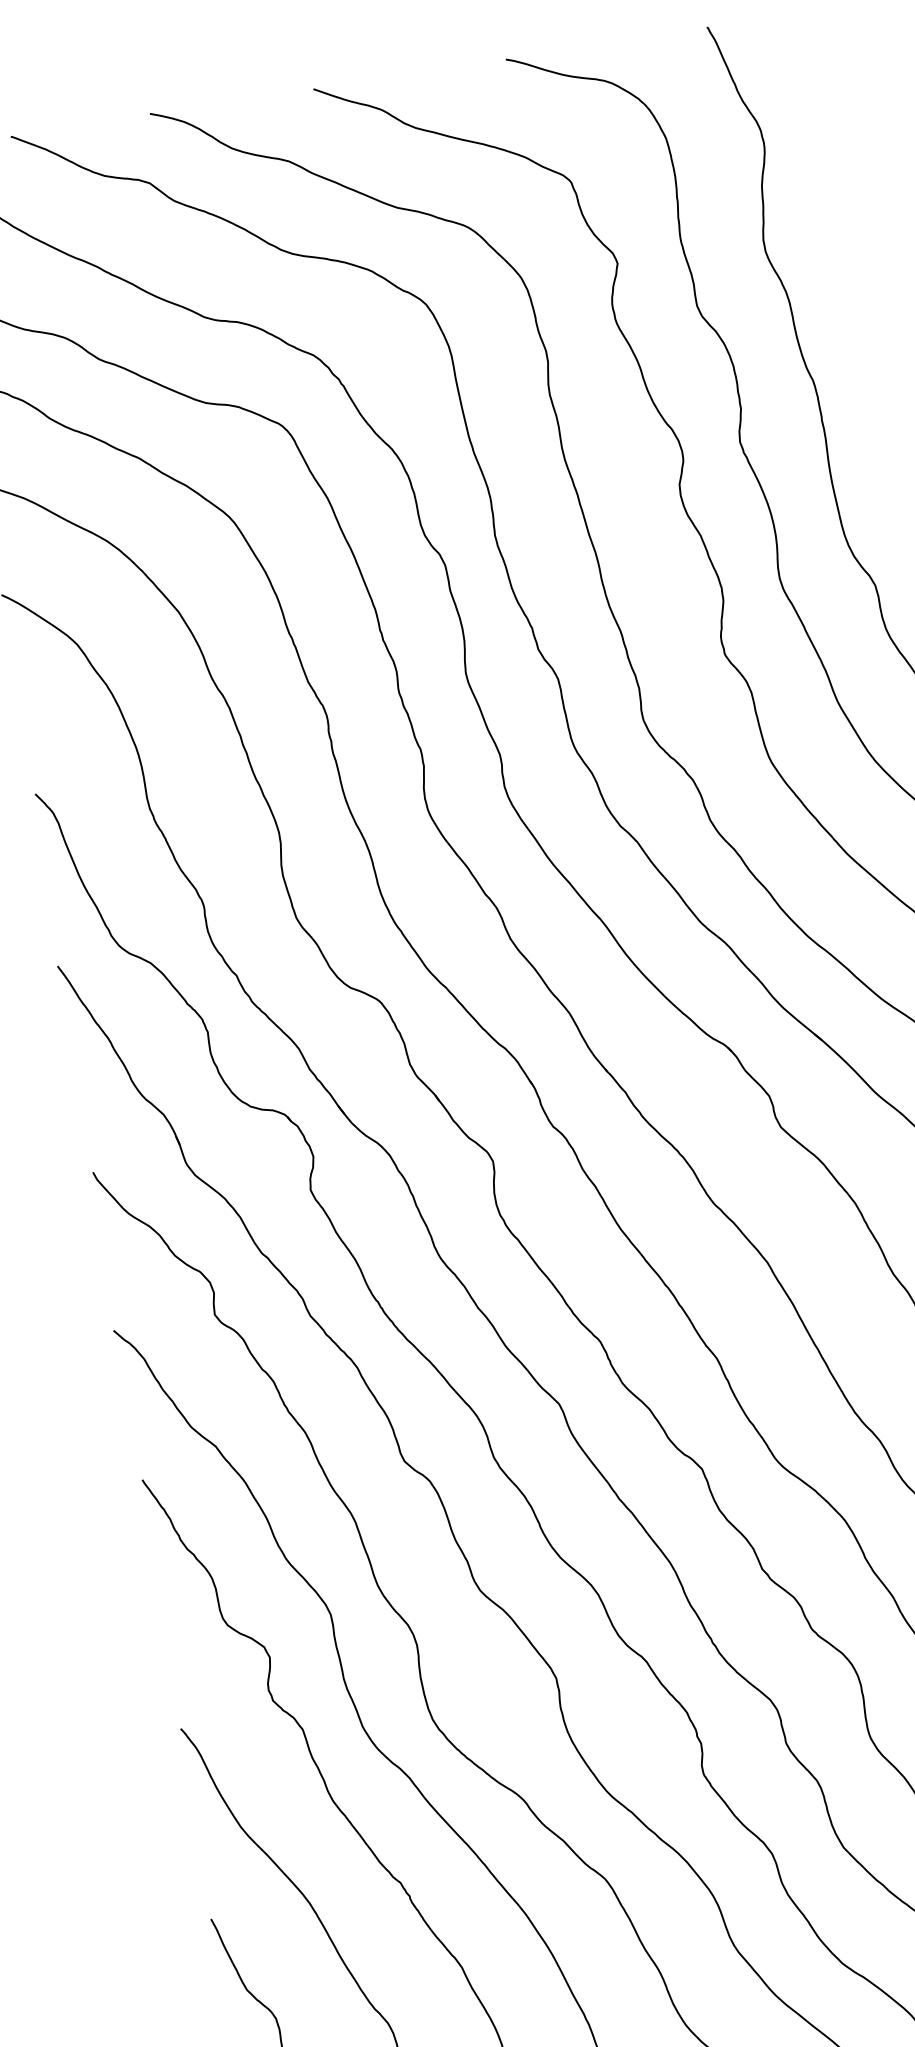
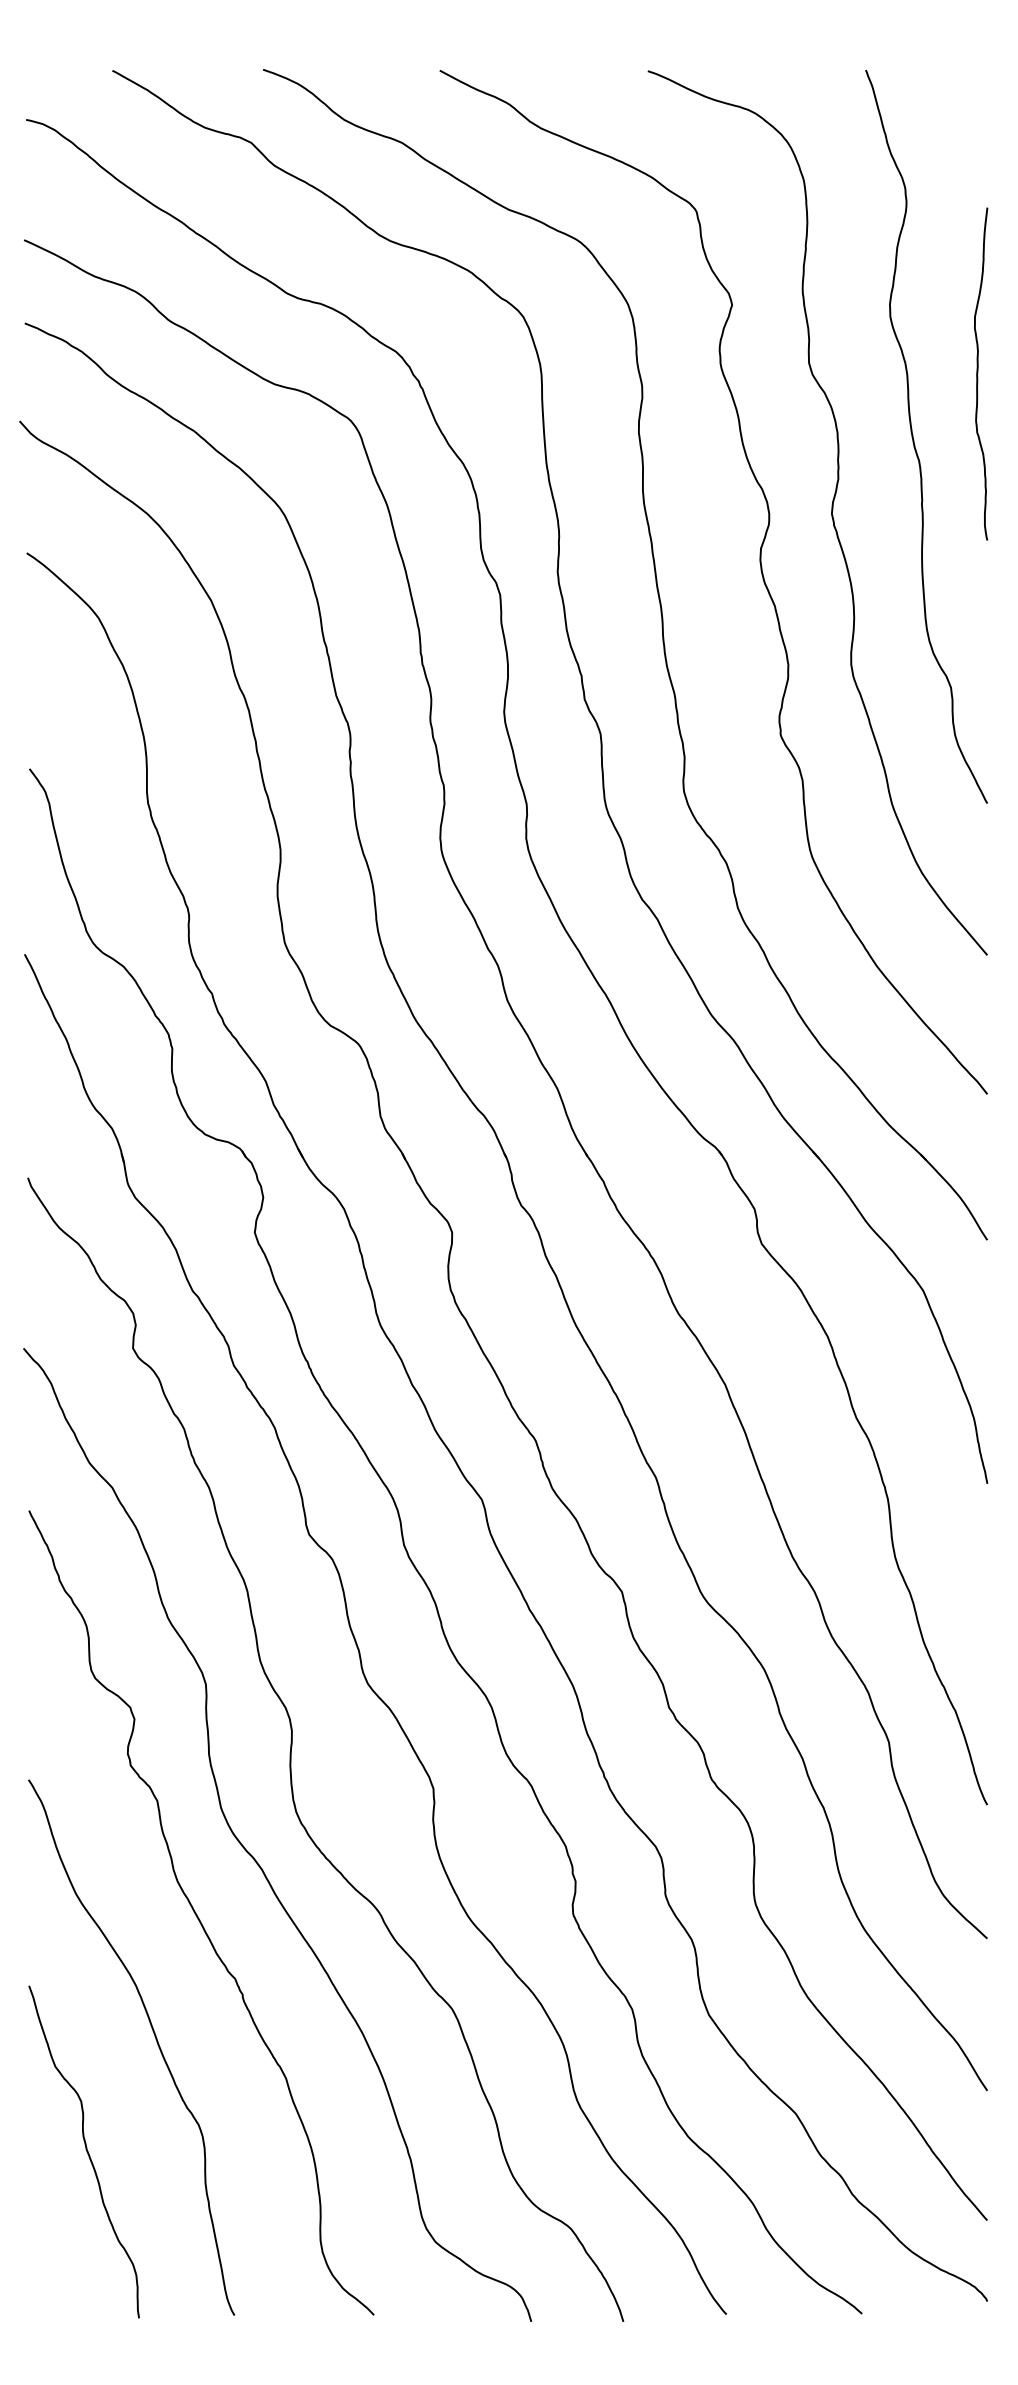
curve: (855, 291) -> (978, 373), added

